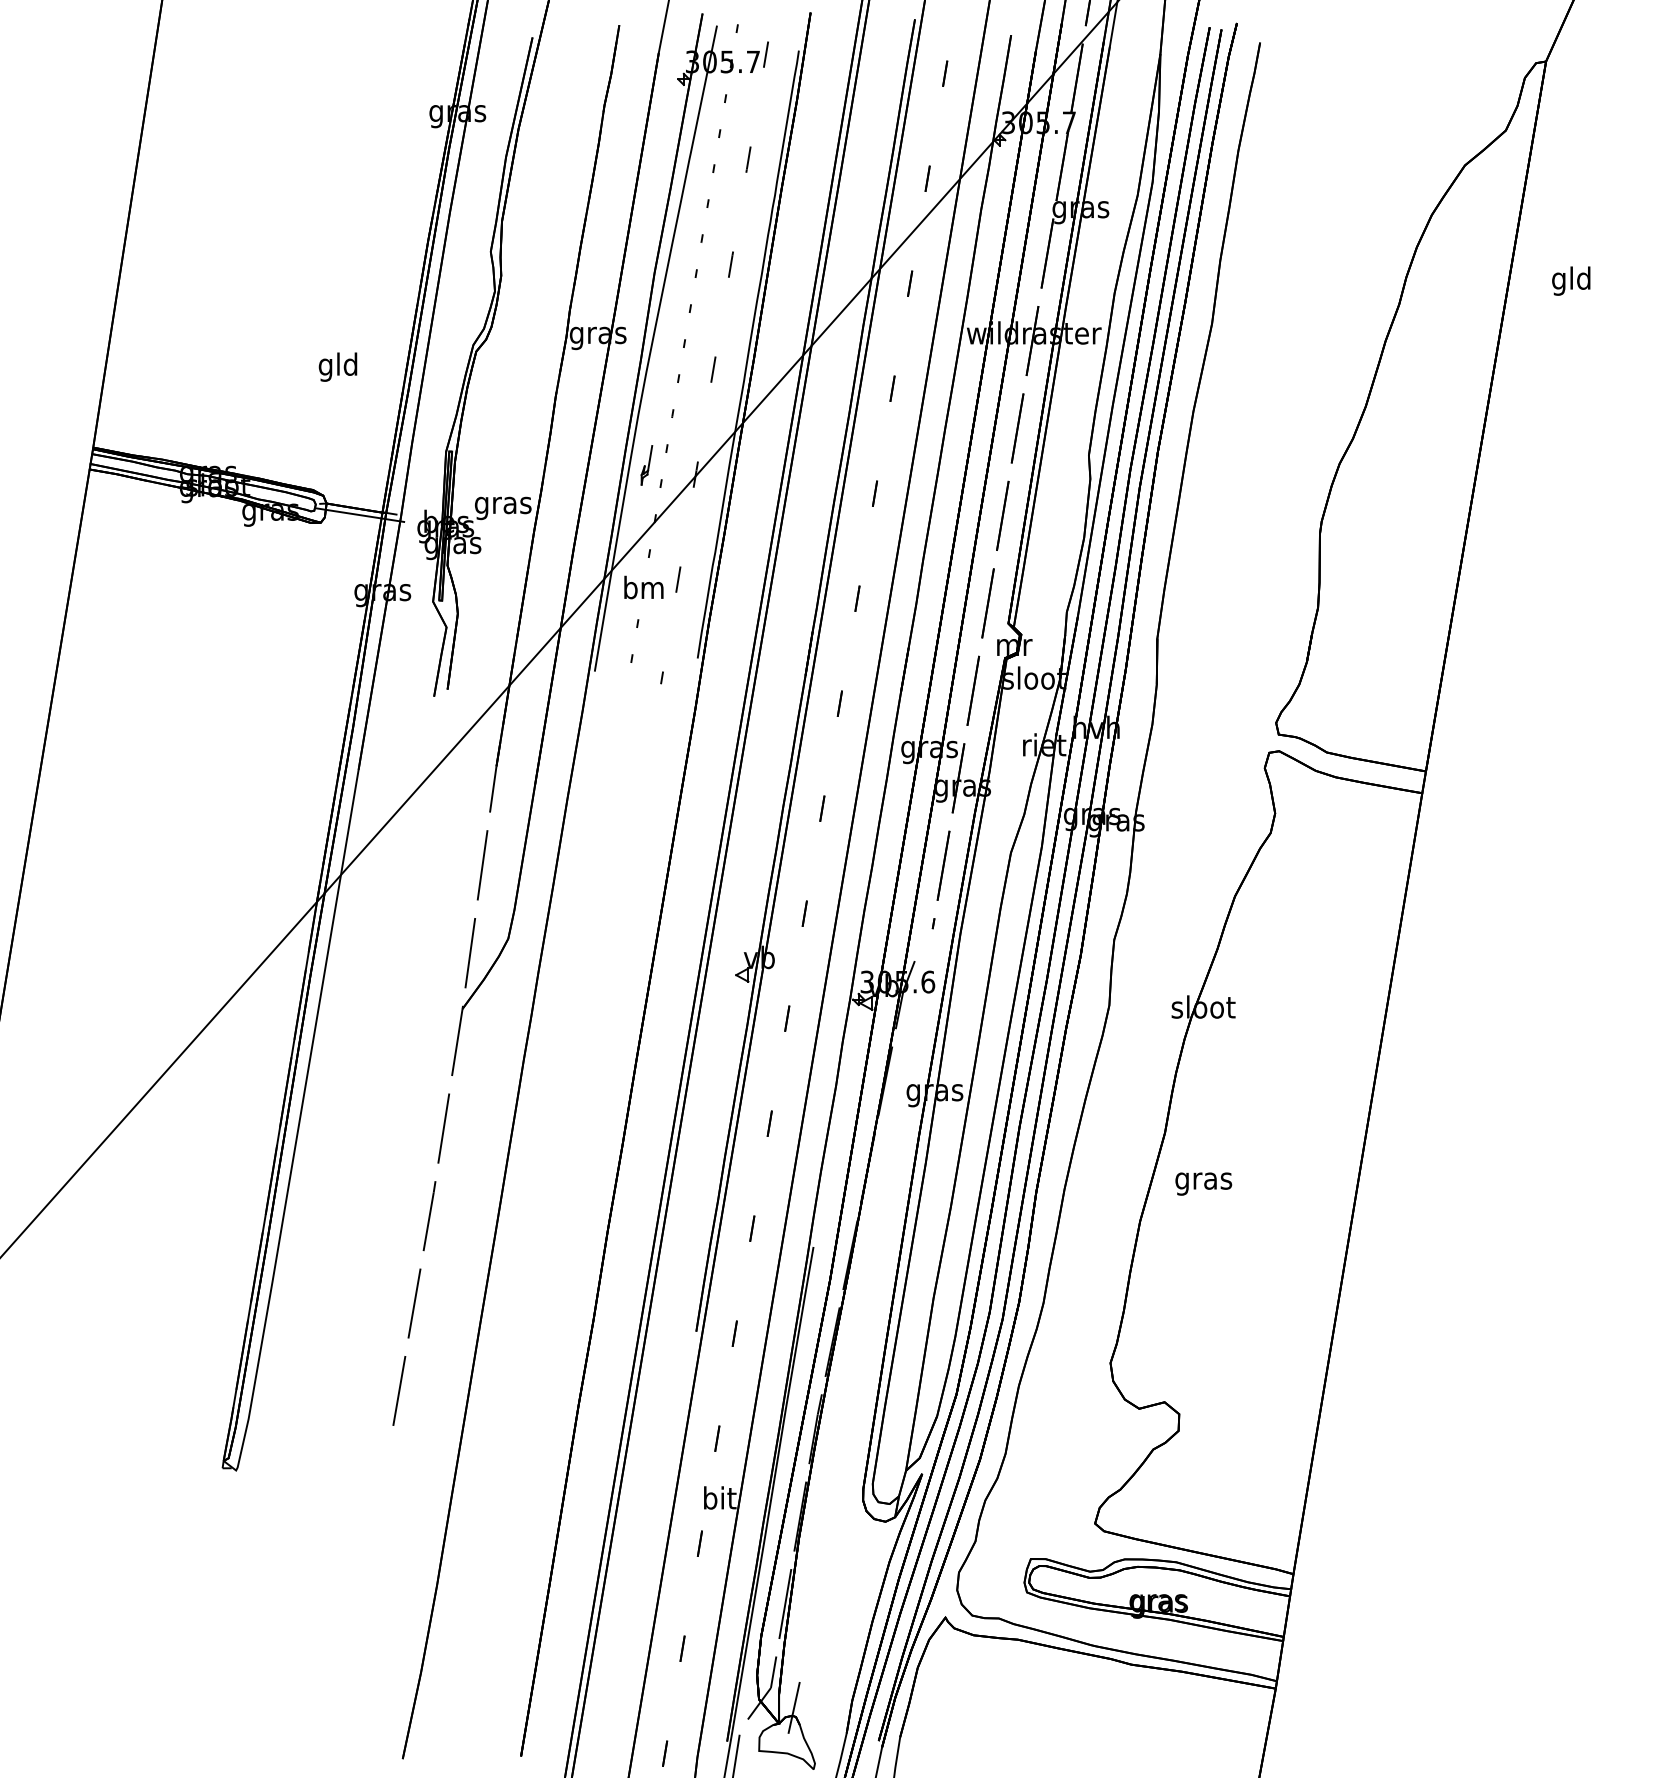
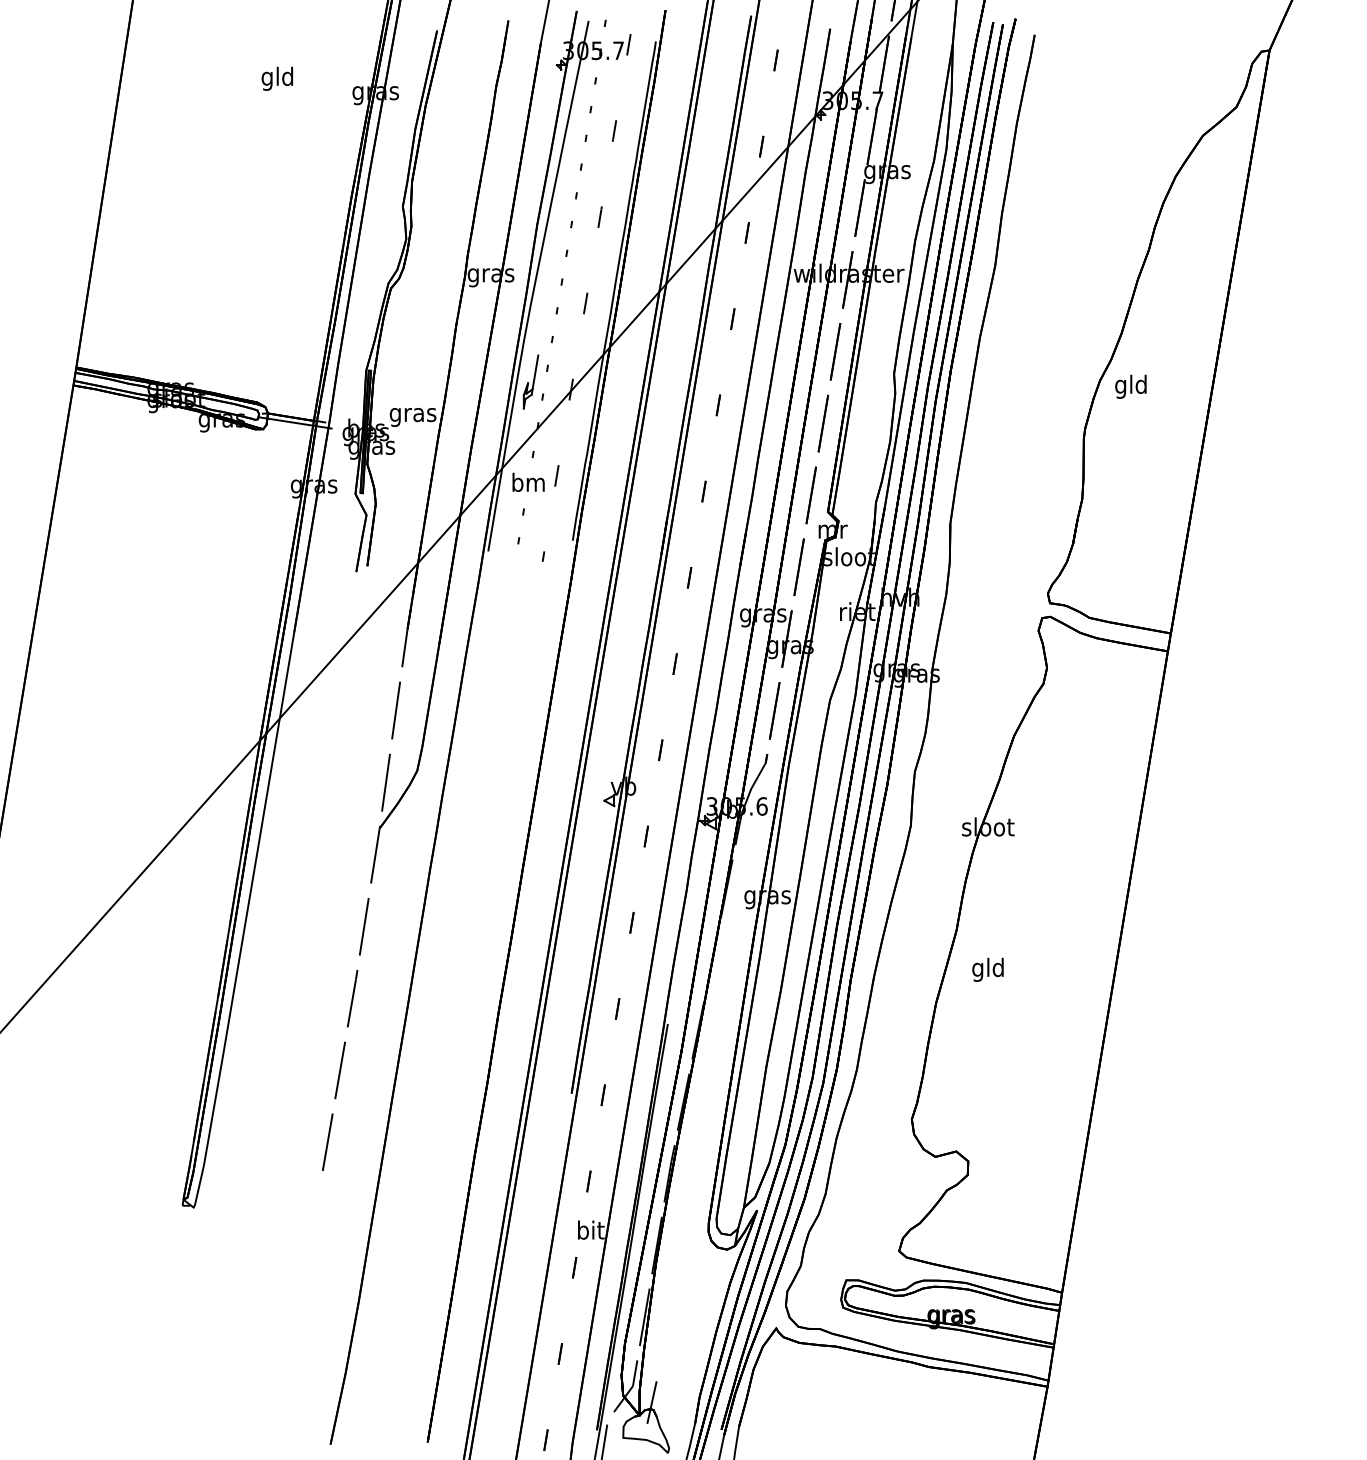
text: (1571, 280) -> (1131, 386), moved
text: (337, 366) -> (276, 78), moved
part: (646, 465) -> (530, 382), size x1.67
line: (923, 945) -> (758, 776), added
text: (1203, 1180) -> (988, 969), gras -> gld

